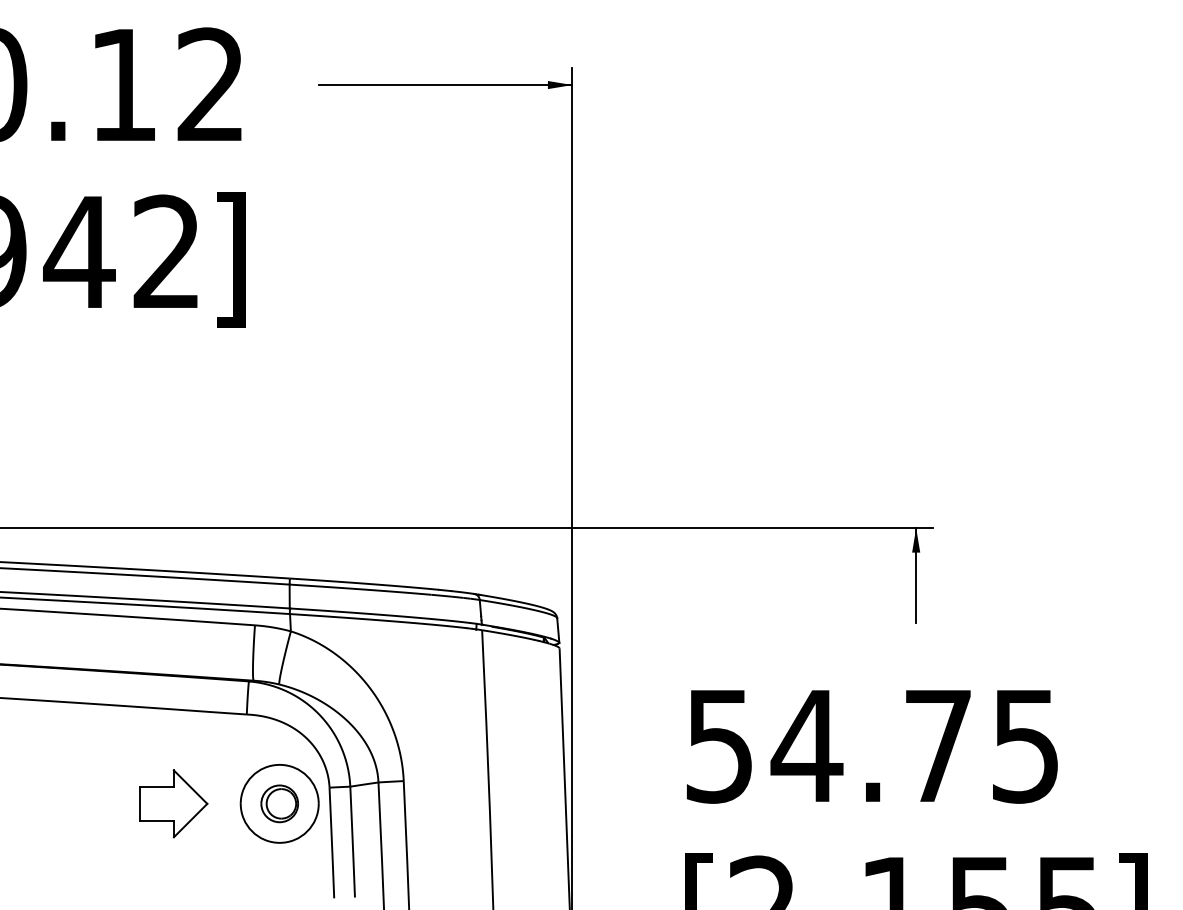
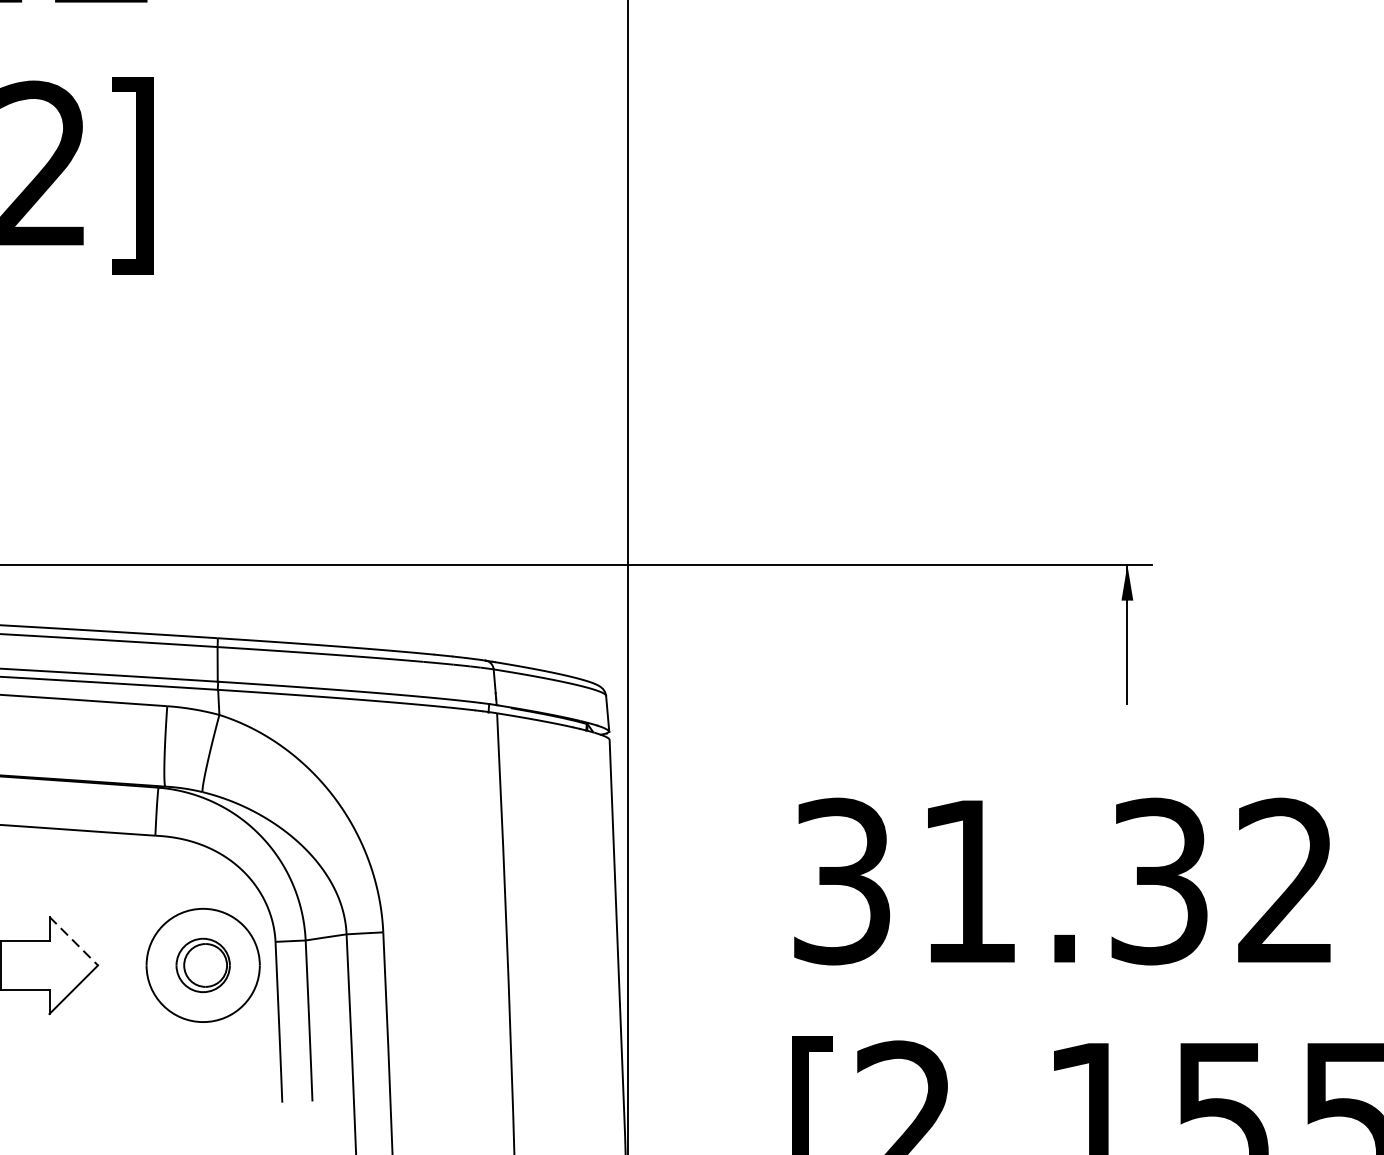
text: (871, 745) -> (1062, 880), 54.75 -> 31.32
line: (190, 787) -> (73, 941), solid -> dashed

